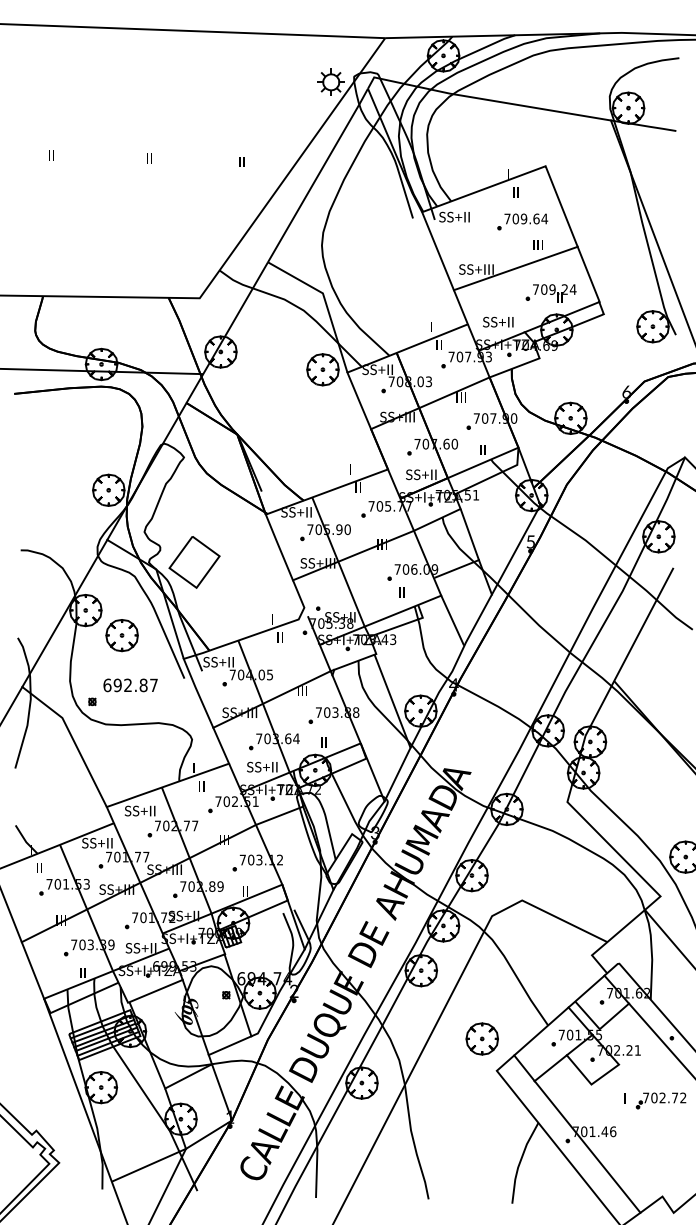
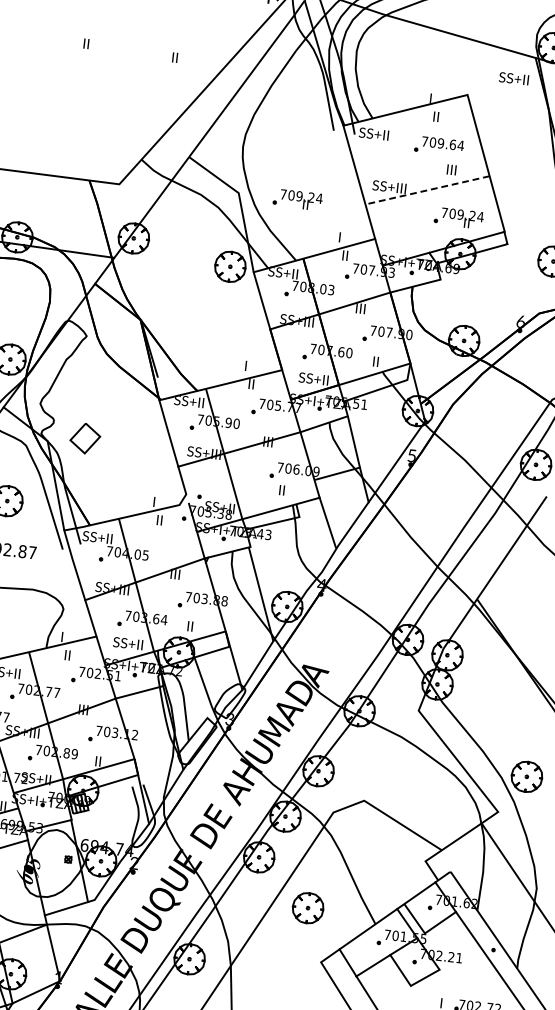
line: (515, 268) -> (427, 190), solid -> dashed
part: (383, 293) -> (297, 199), added
text: (498, 321) -> (514, 78), moved
part: (194, 562) -> (85, 438), size x0.6
part: (481, 1038) -> (307, 907), moved

